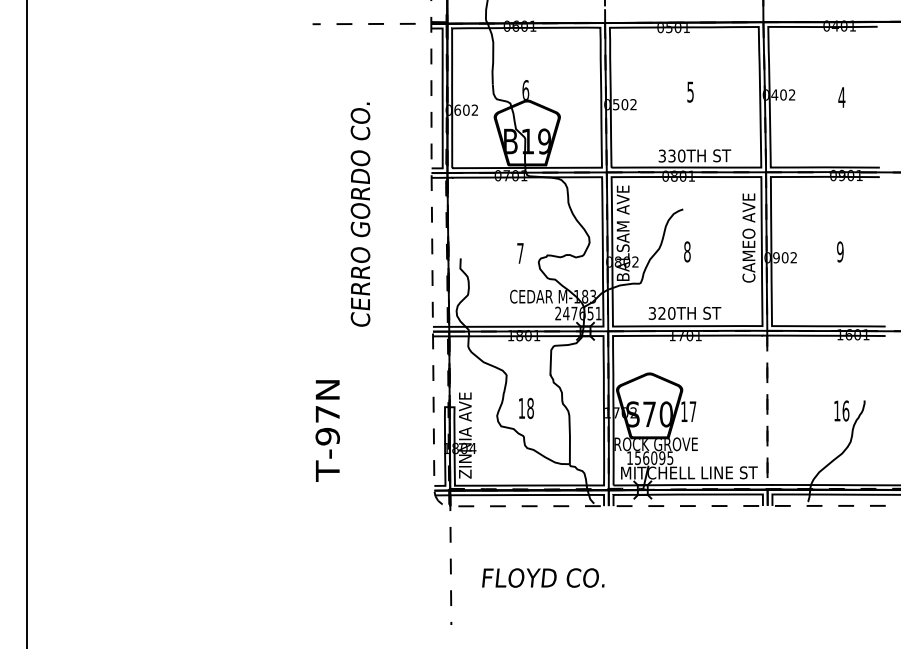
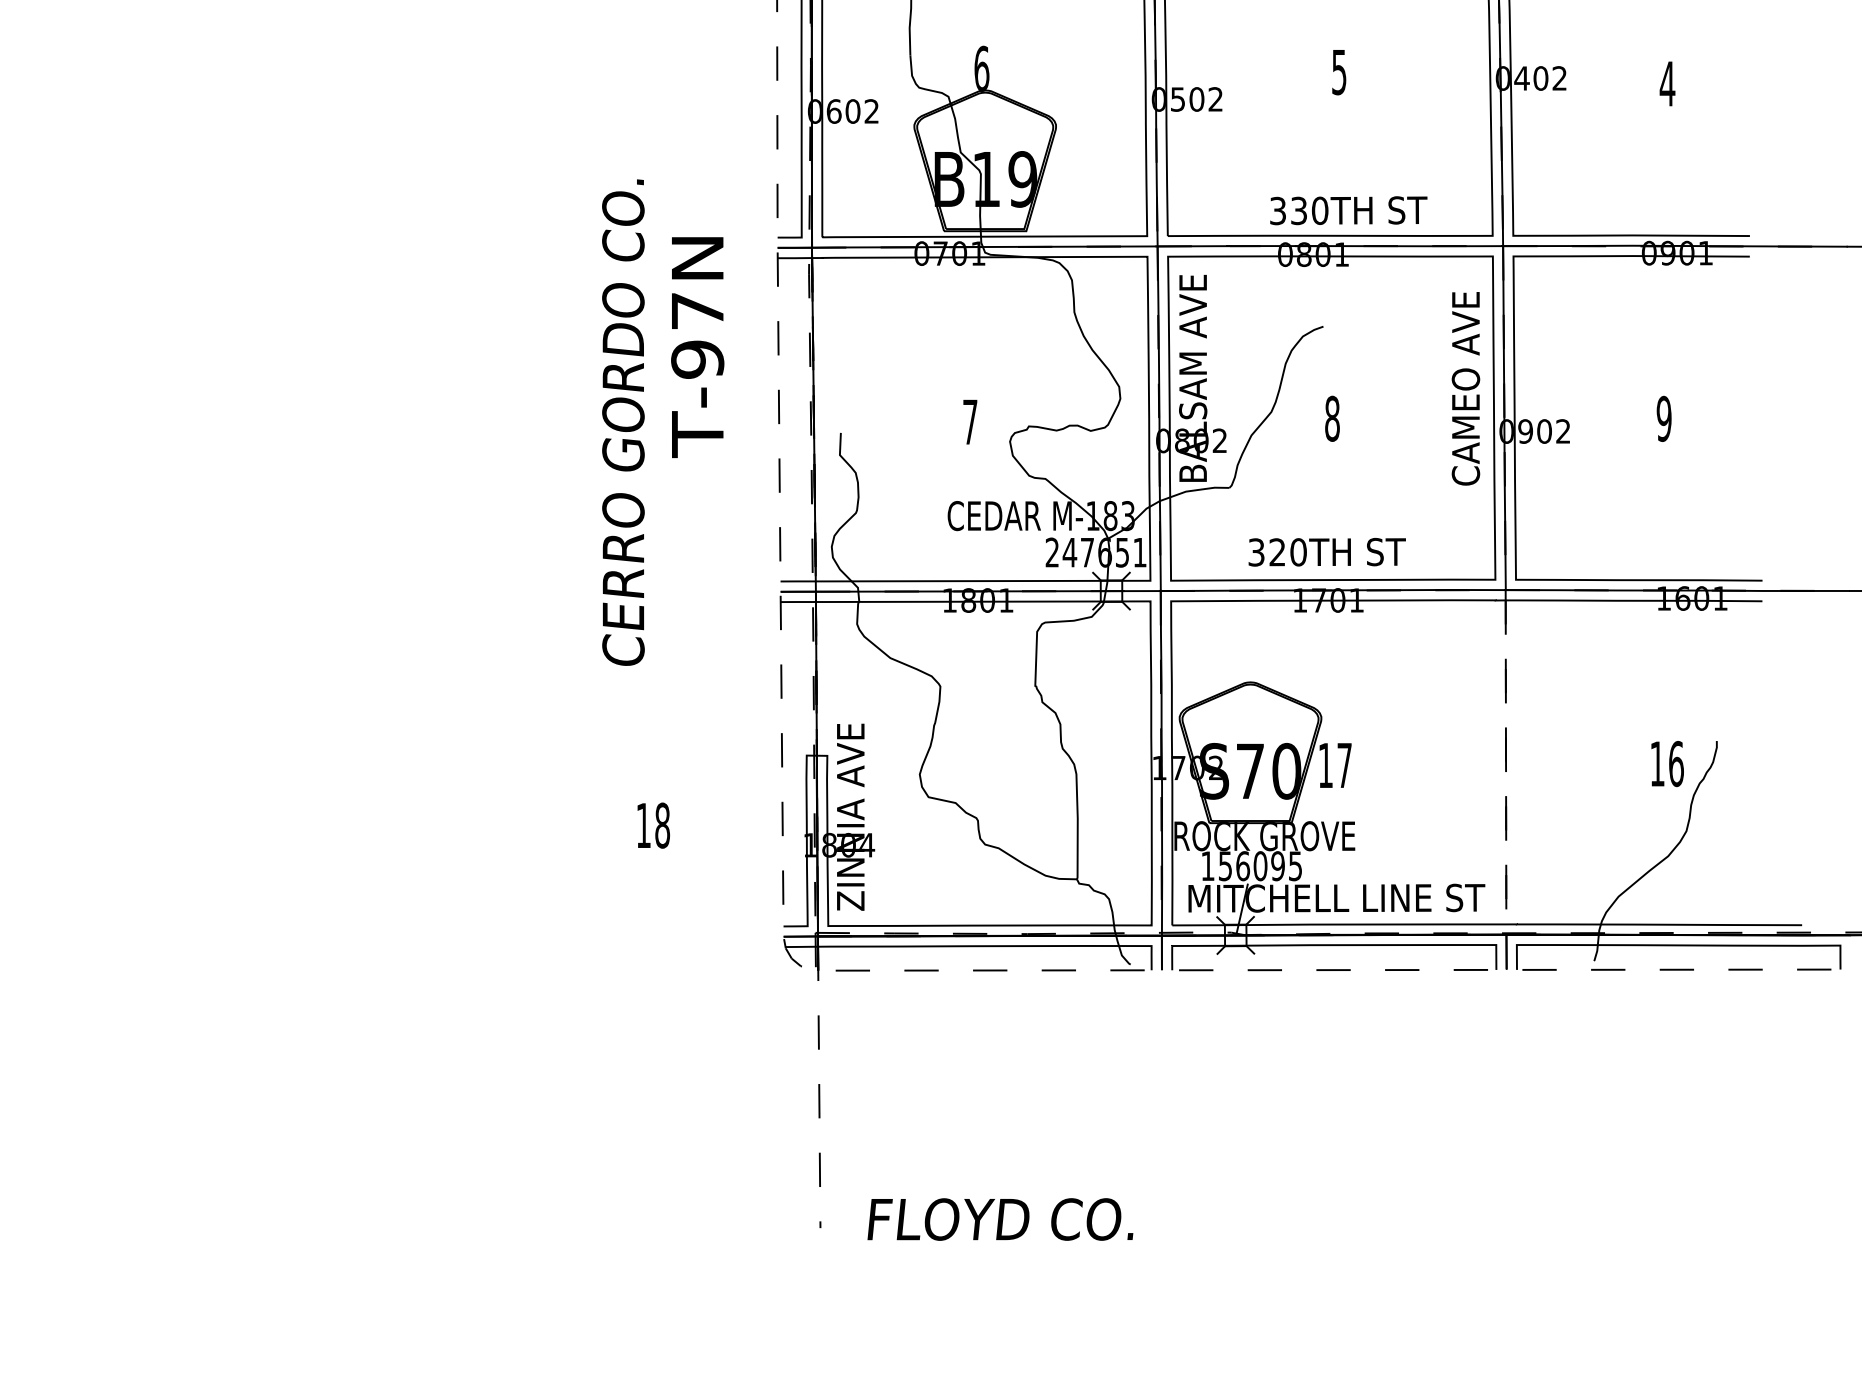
text: (360, 214) -> (623, 422), moved
text: (526, 407) -> (653, 823), moved
text: (327, 430) -> (697, 346), moved
text: (543, 577) -> (1000, 1218), moved

